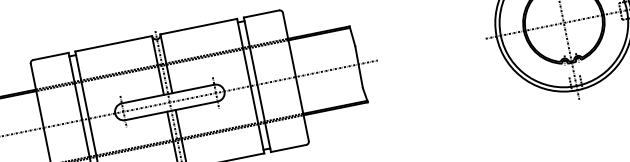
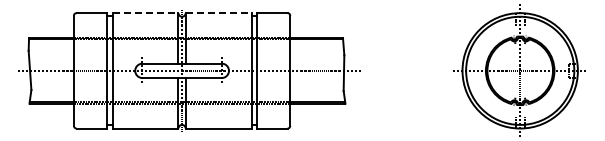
line: (198, 27) -> (218, 13), solid -> dashed
line: (113, 44) -> (145, 13), solid -> dashed

